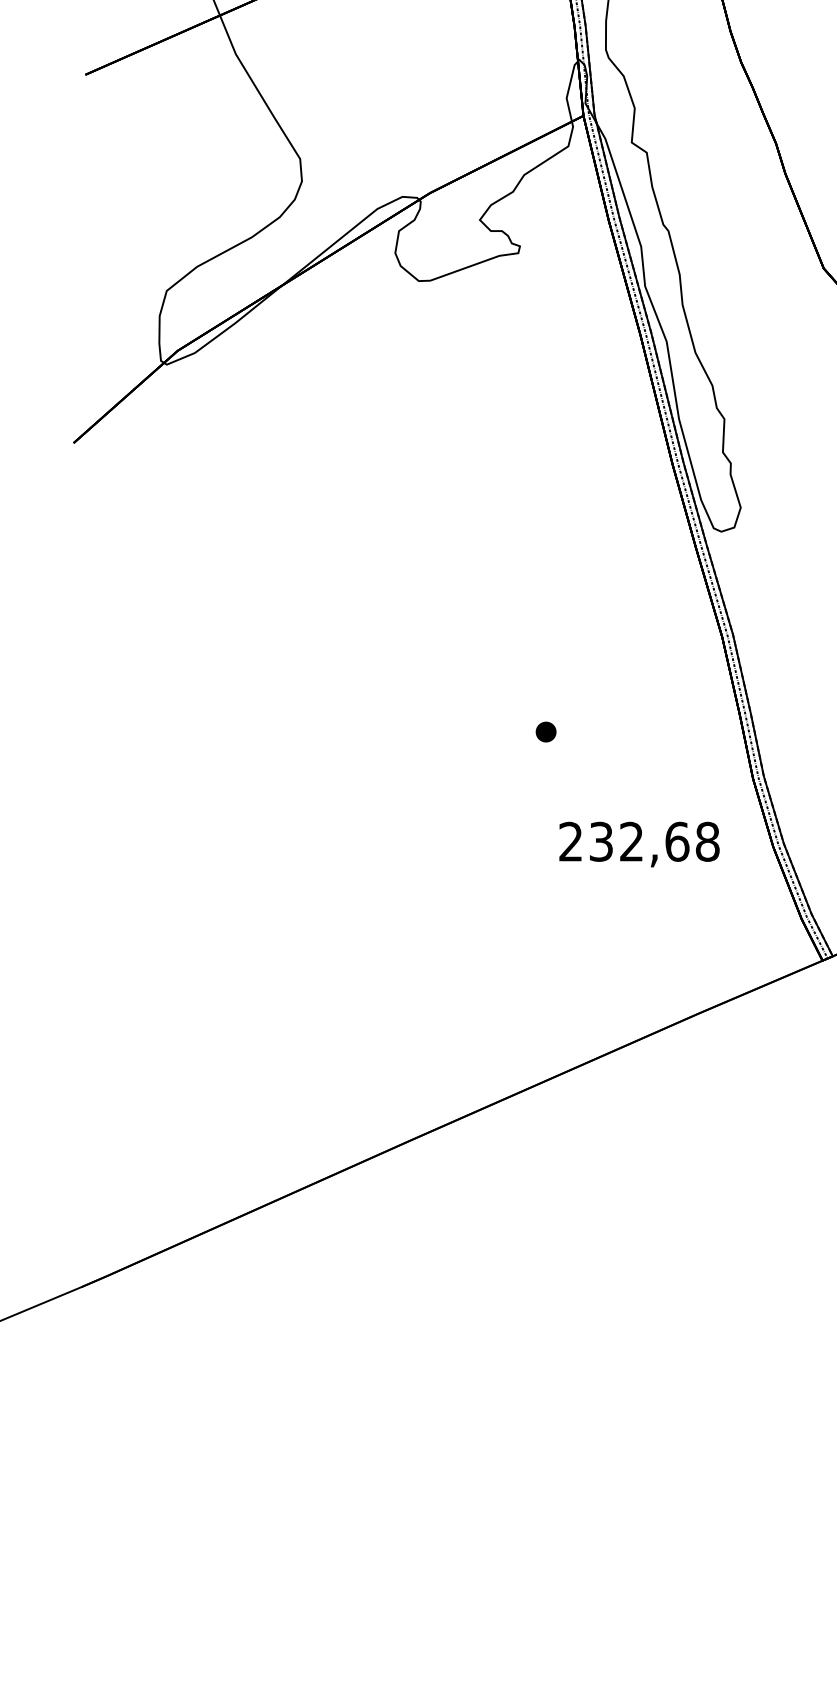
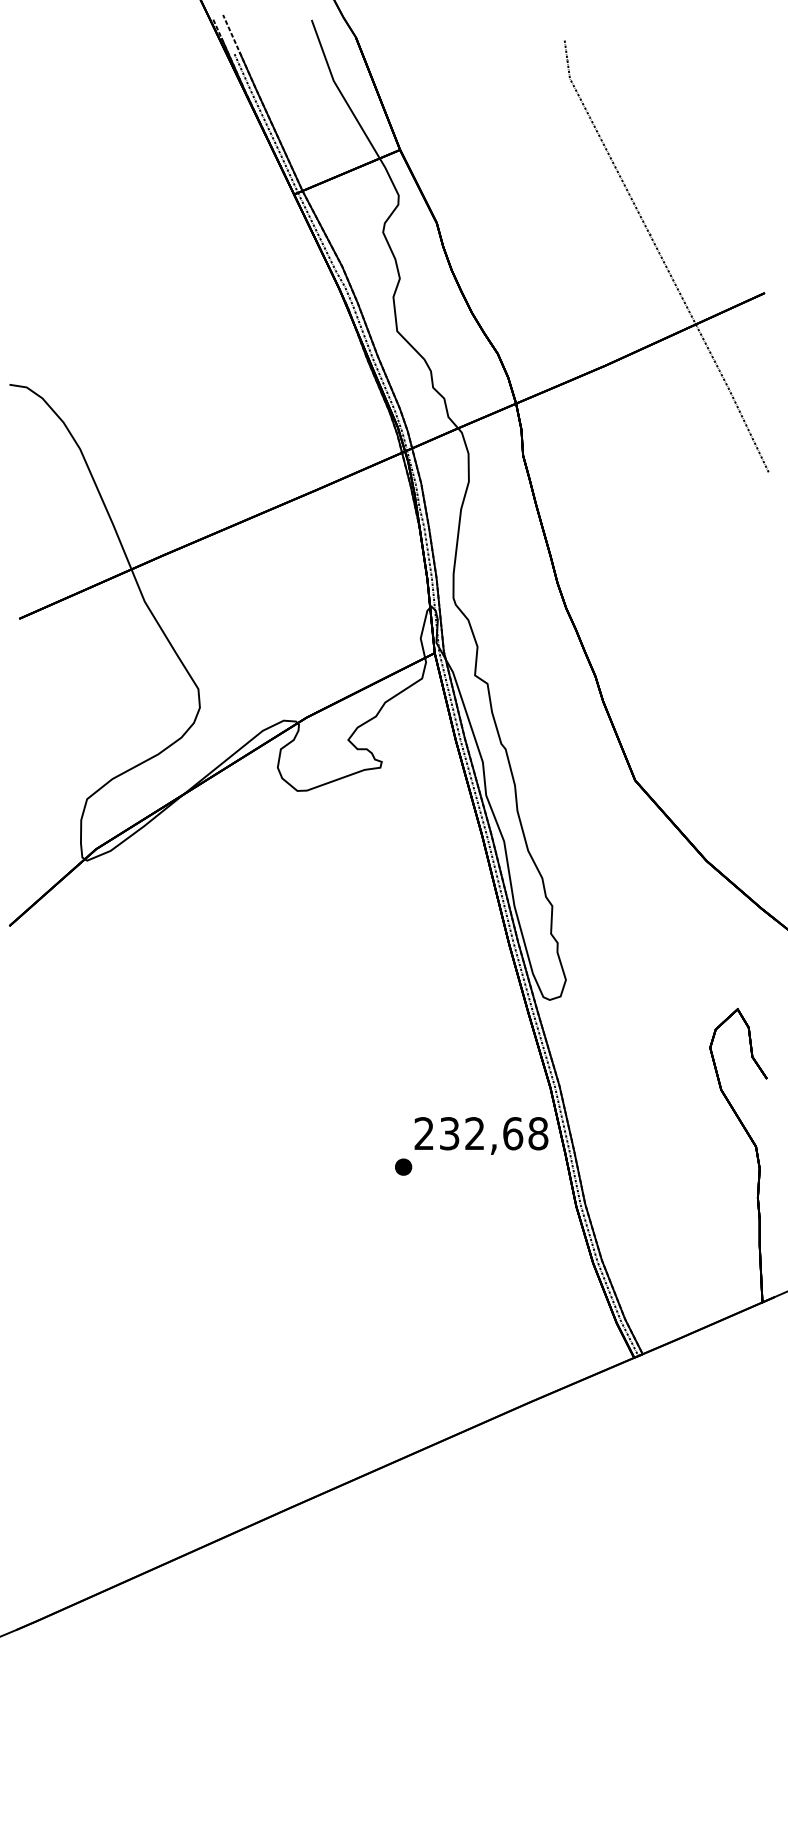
text: (639, 843) -> (481, 1135), moved

